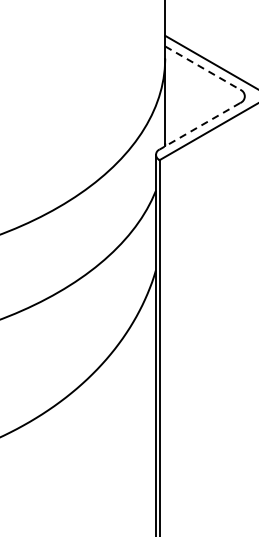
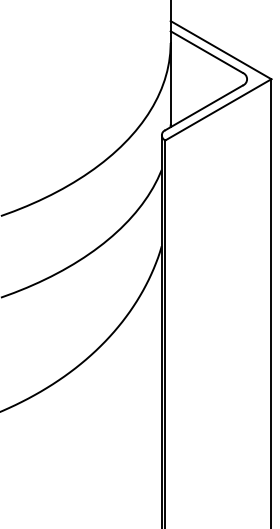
line: (202, 68) -> (206, 52), dashed -> solid
line: (200, 125) -> (204, 107), dashed -> solid

